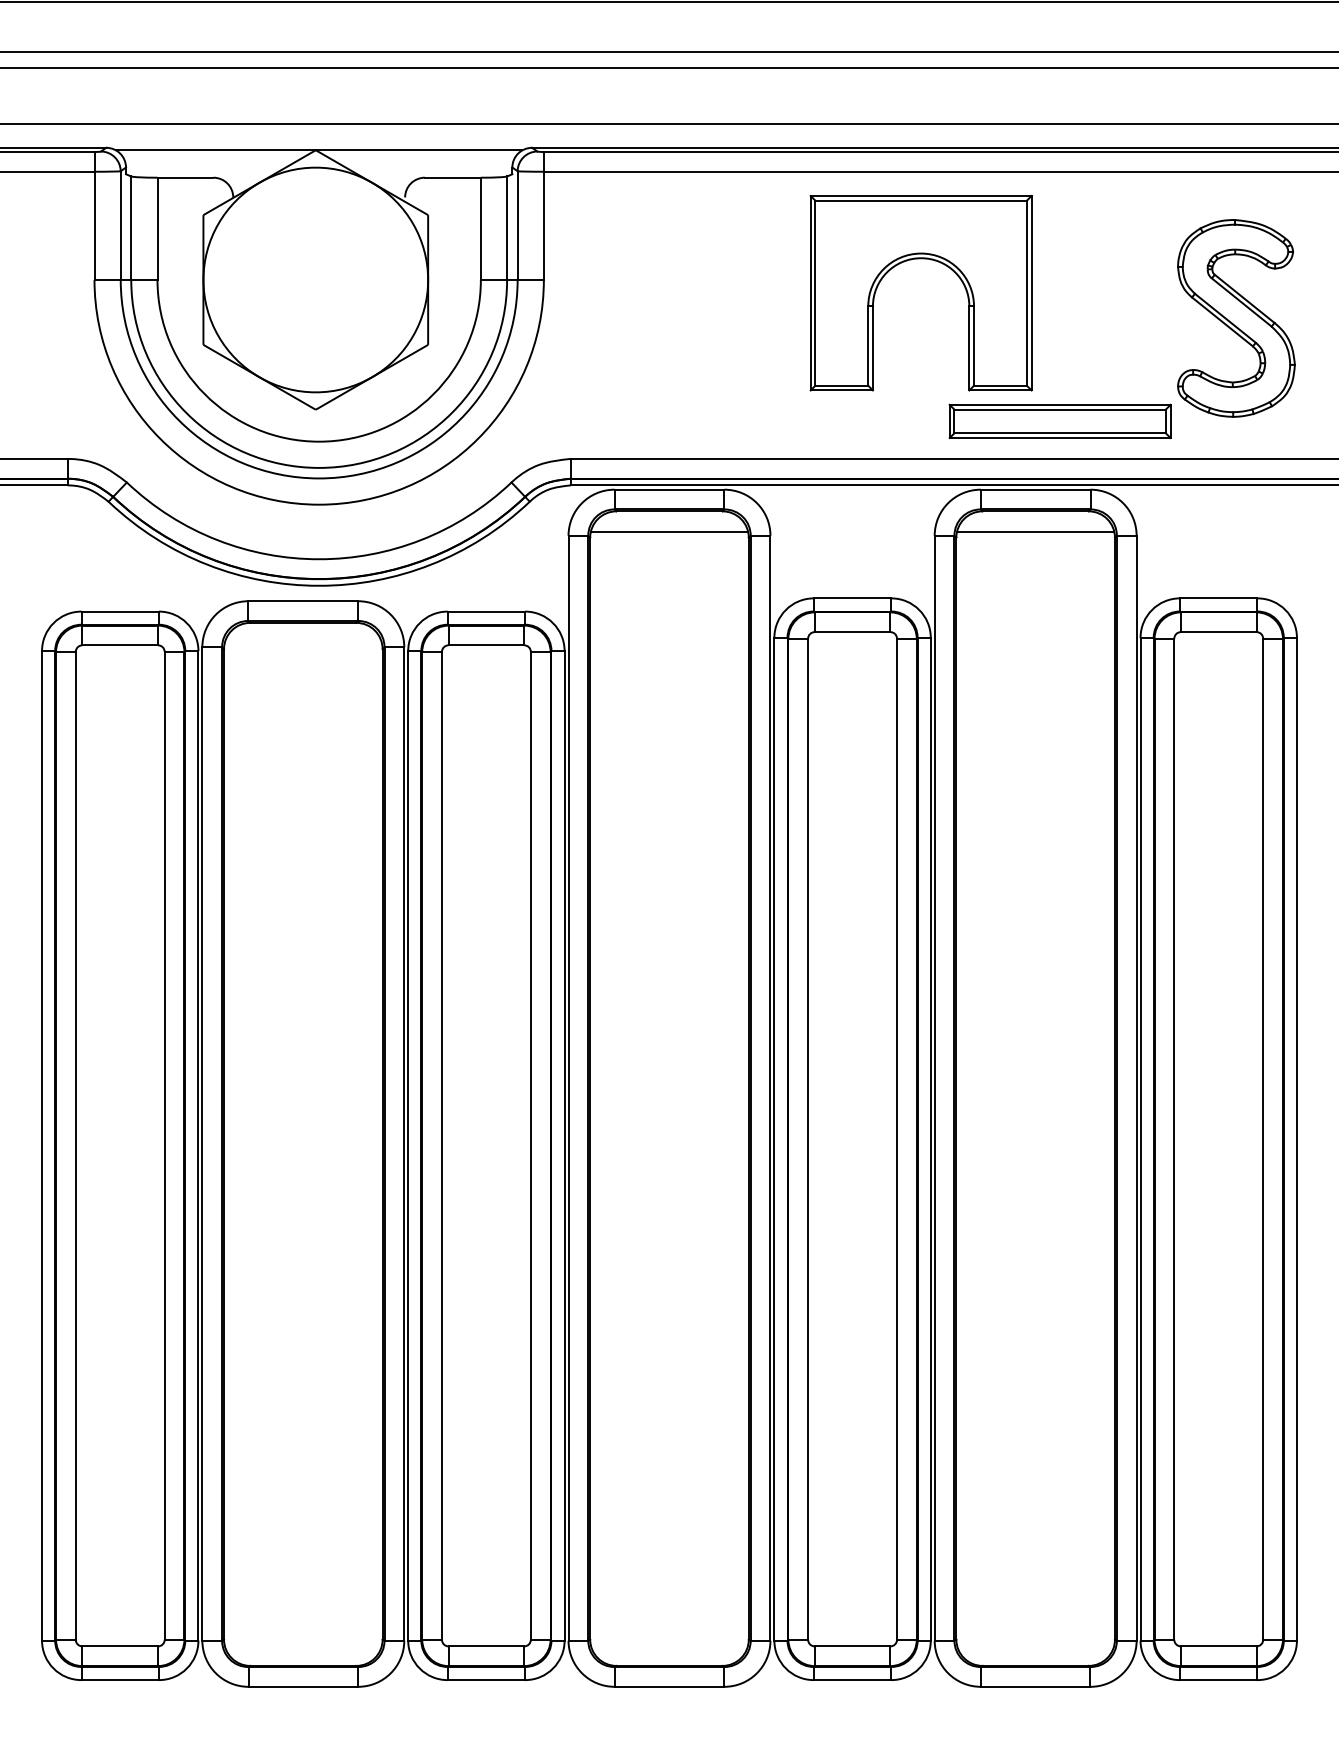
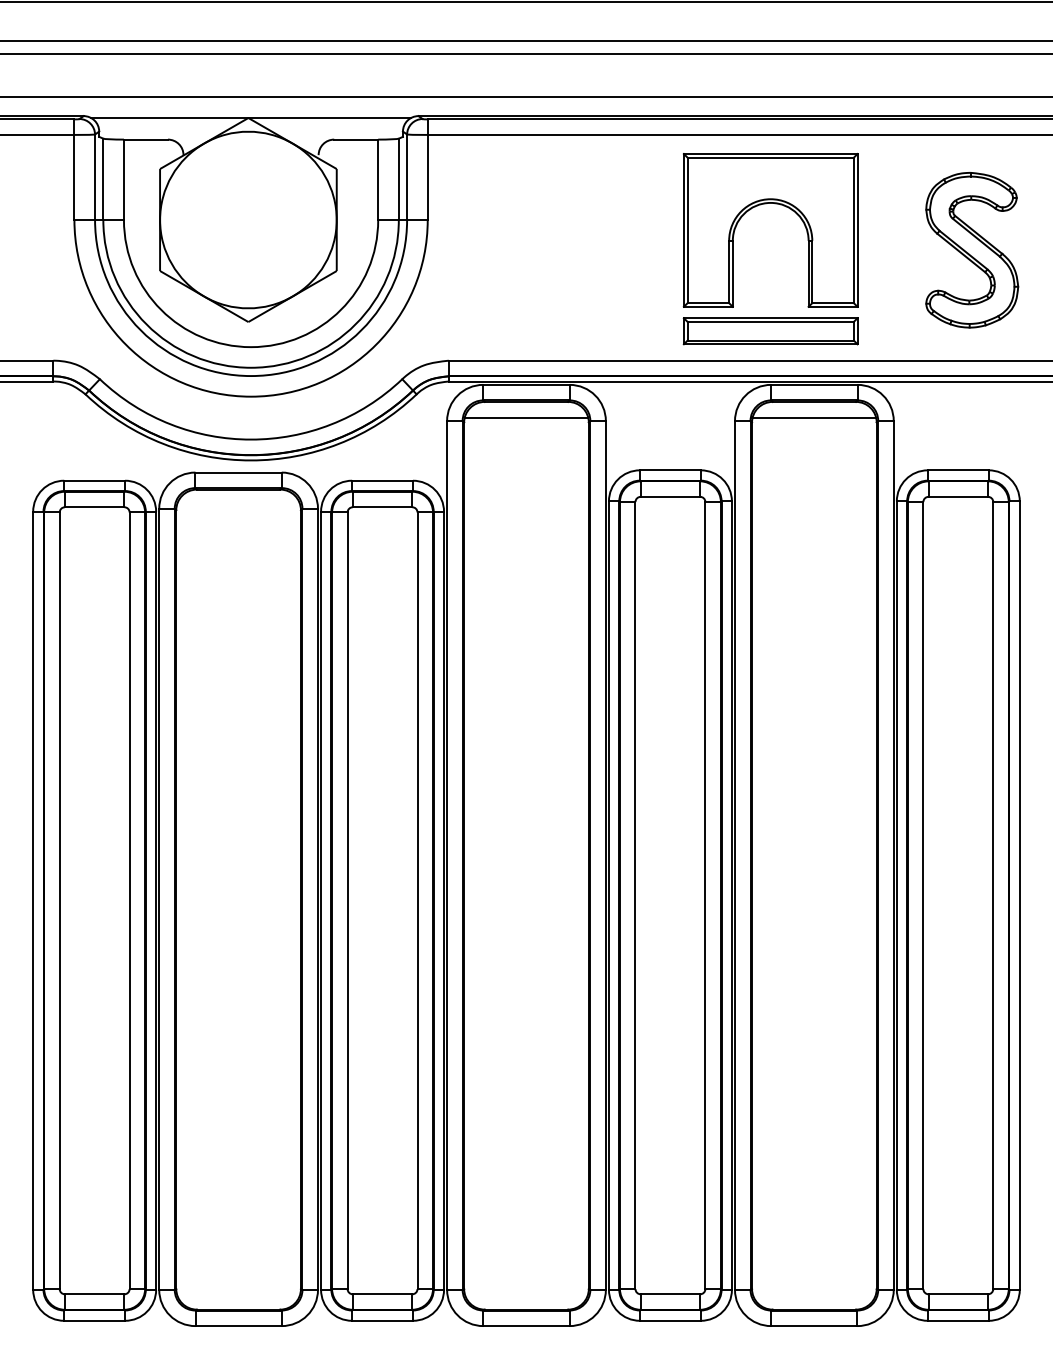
part: (920, 259) -> (770, 203), moved
part: (1059, 421) -> (770, 331), moved

